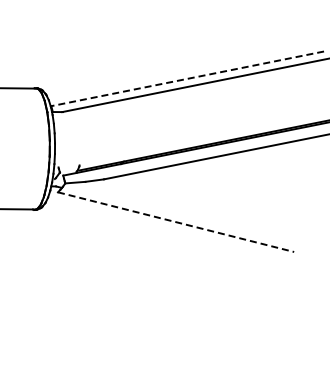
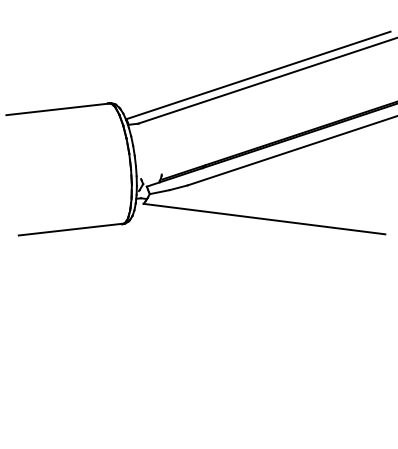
line: (187, 78) -> (258, 75), dashed -> solid
line: (176, 222) -> (264, 219), dashed -> solid

